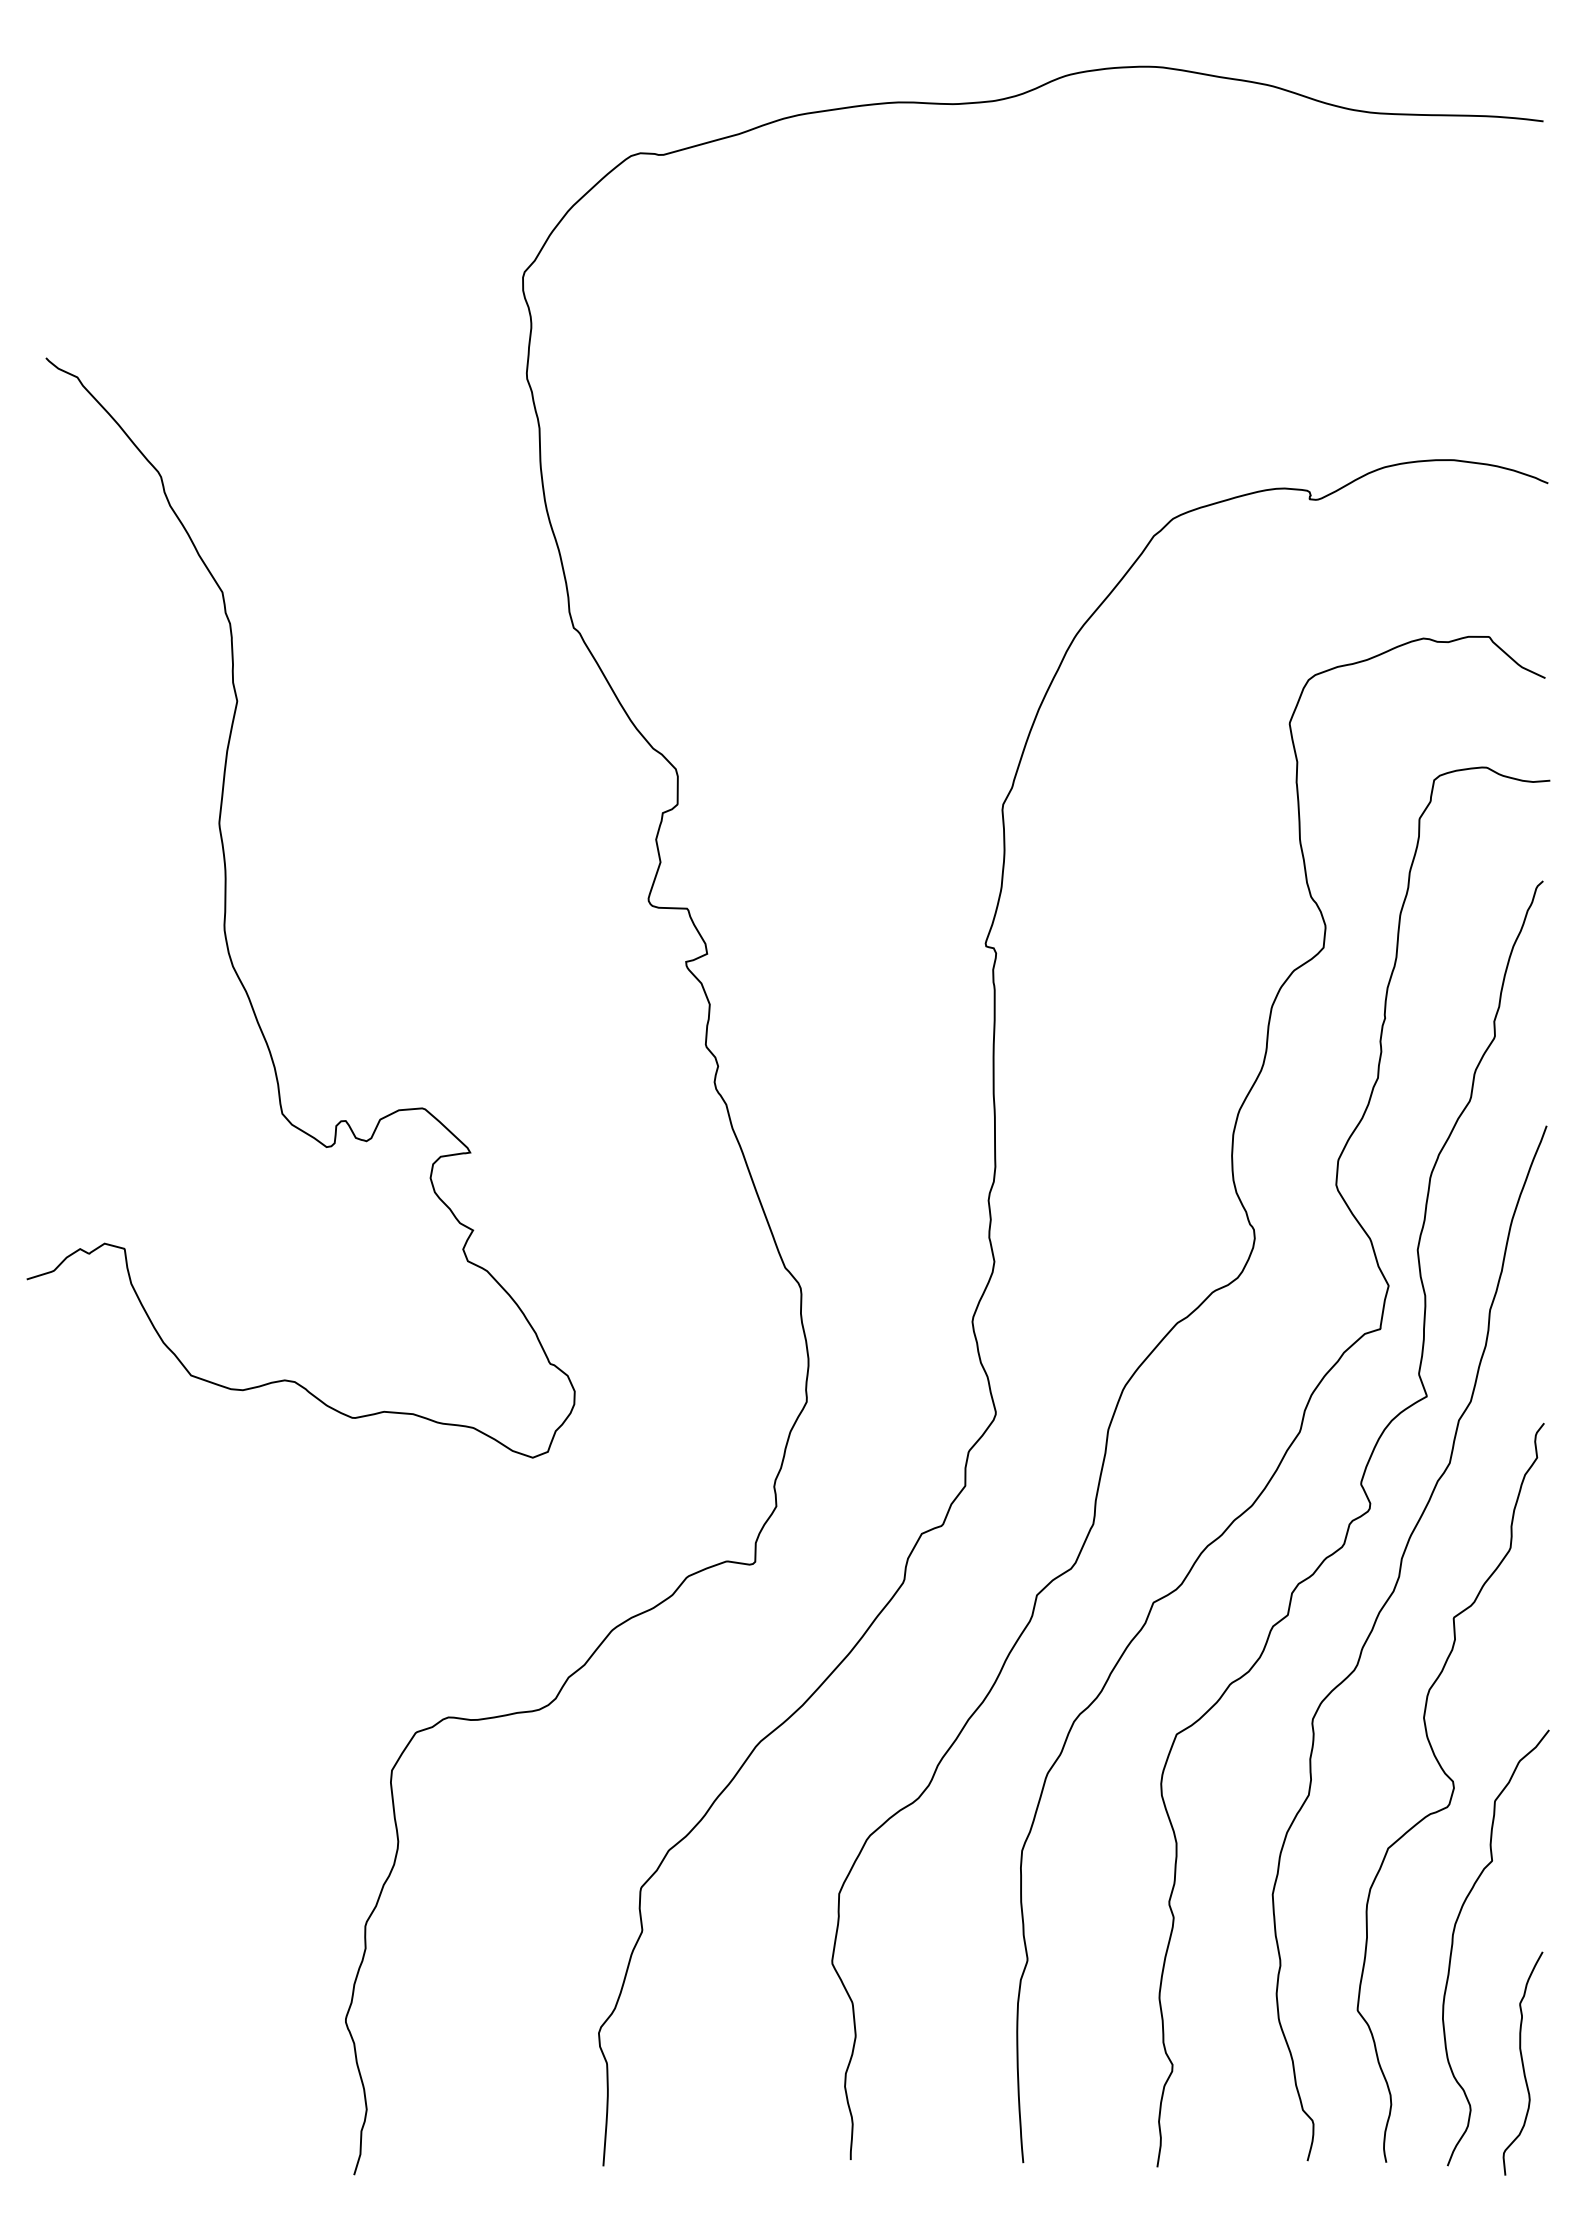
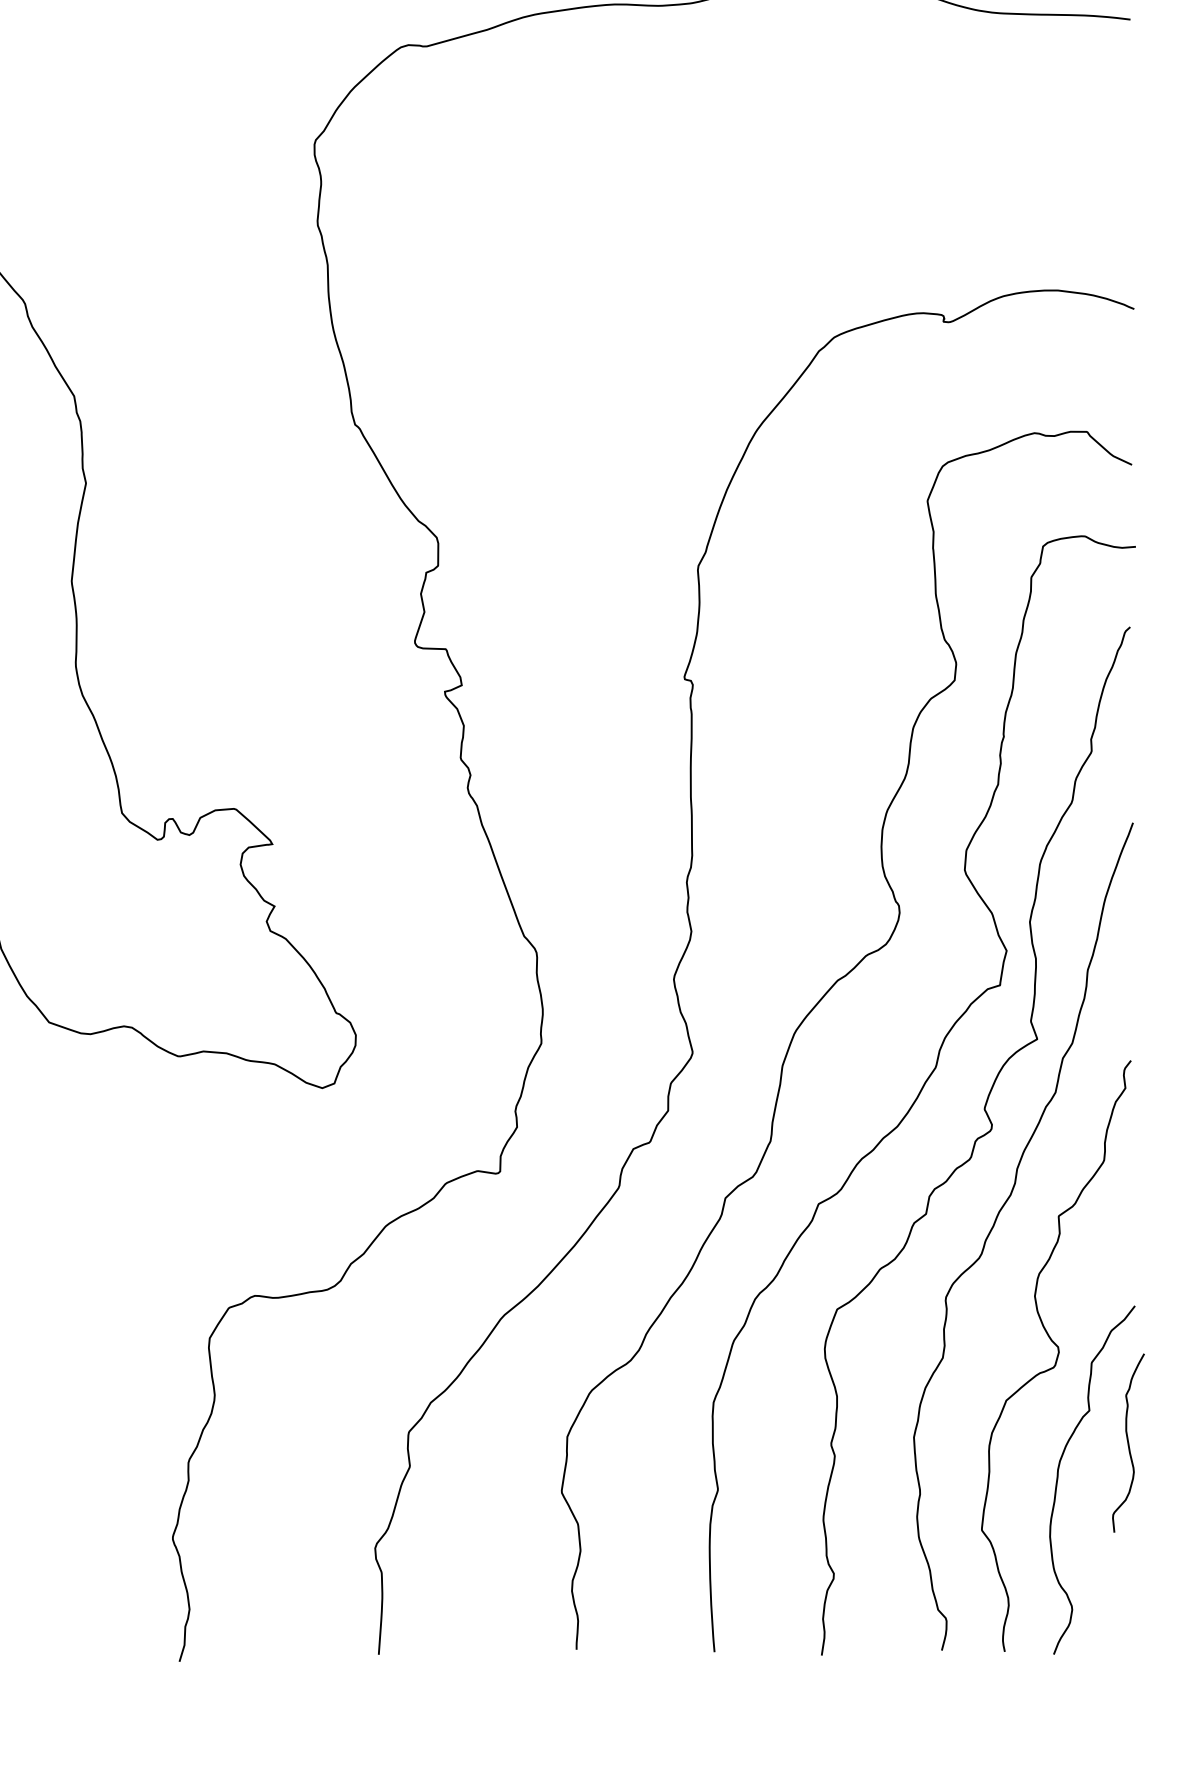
curve: (1522, 2063) -> (1128, 1443), moved

